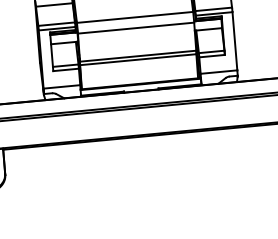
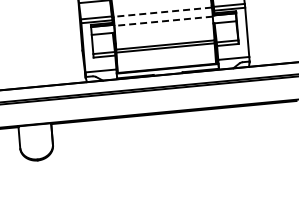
line: (134, 17) -> (162, 12), solid -> dashed
line: (135, 28) -> (163, 21), solid -> dashed

